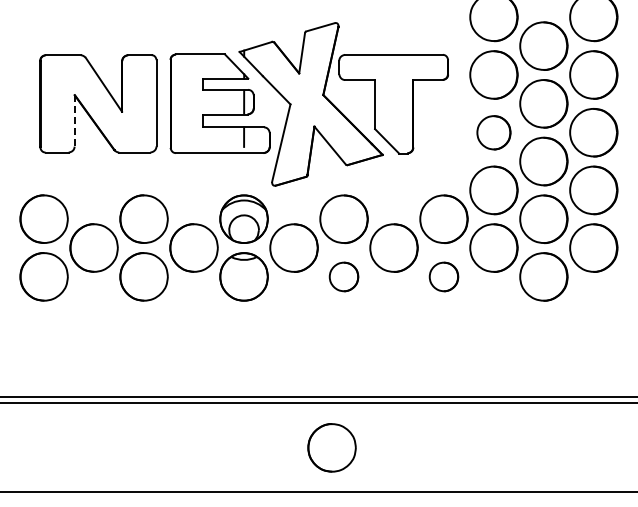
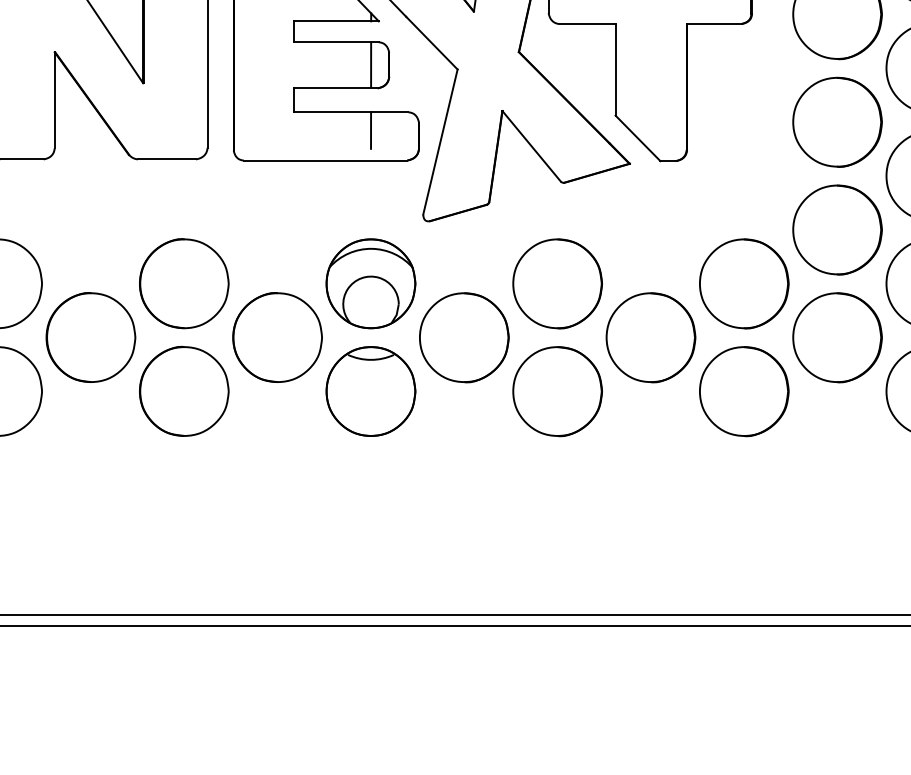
line: (74, 120) -> (54, 99), dashed -> solid
part: (493, 132) -> (836, 121), size x1.43
part: (343, 276) -> (556, 390), size x1.67
part: (443, 276) -> (743, 390), size x1.67
part: (331, 447) -> (534, 709), removed

